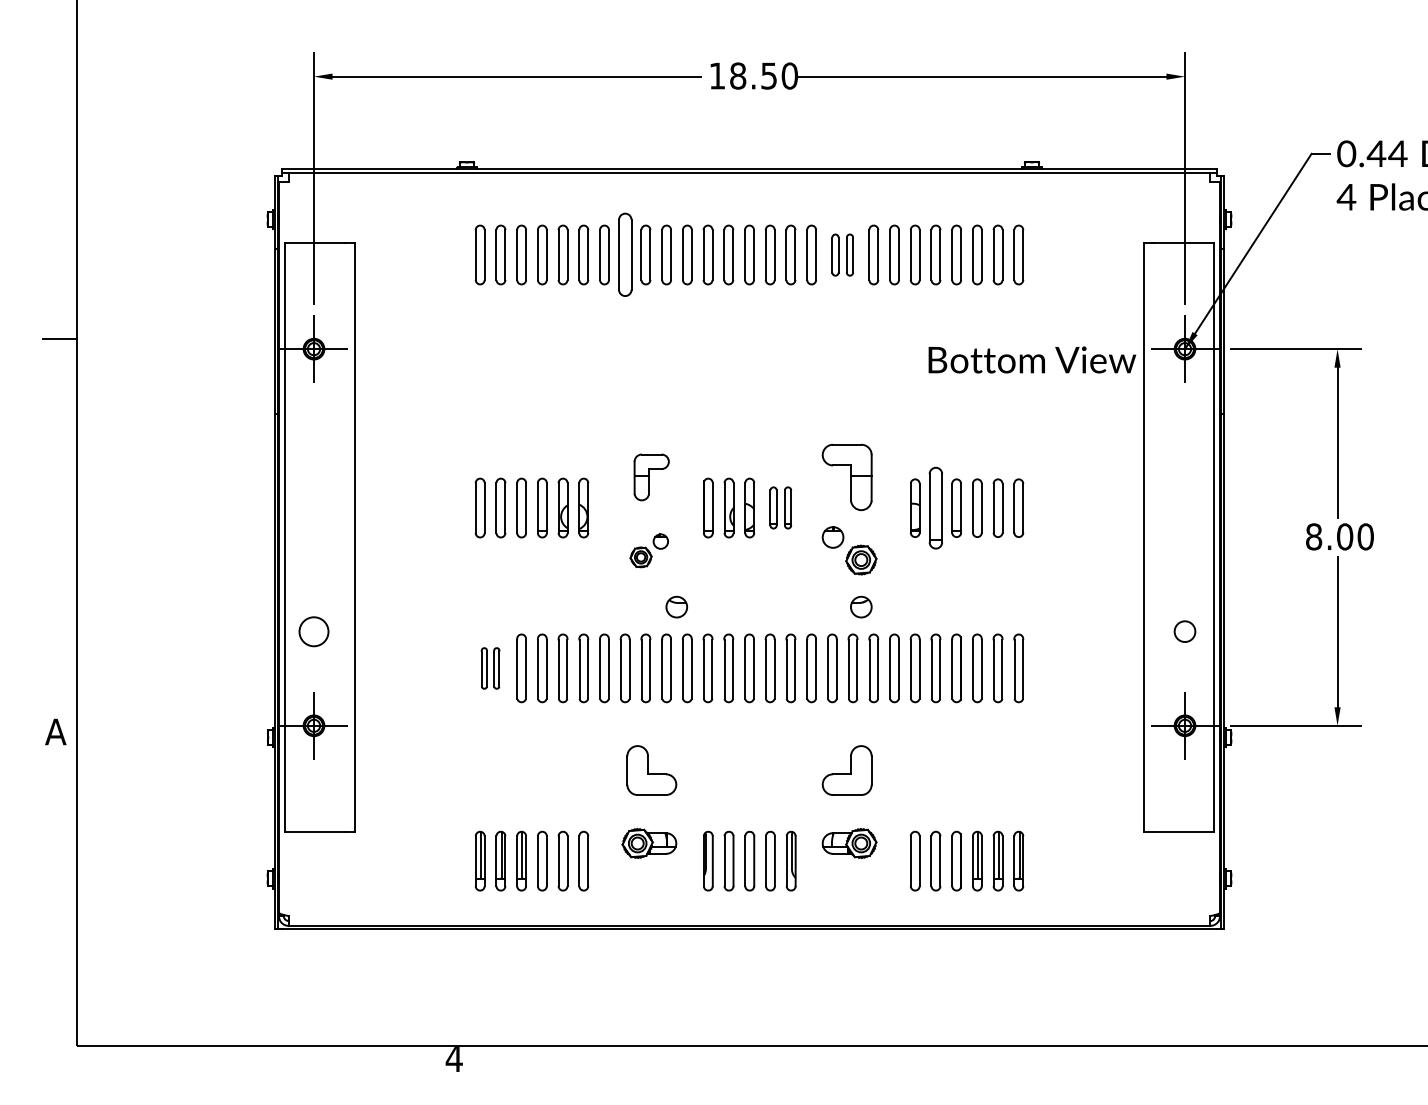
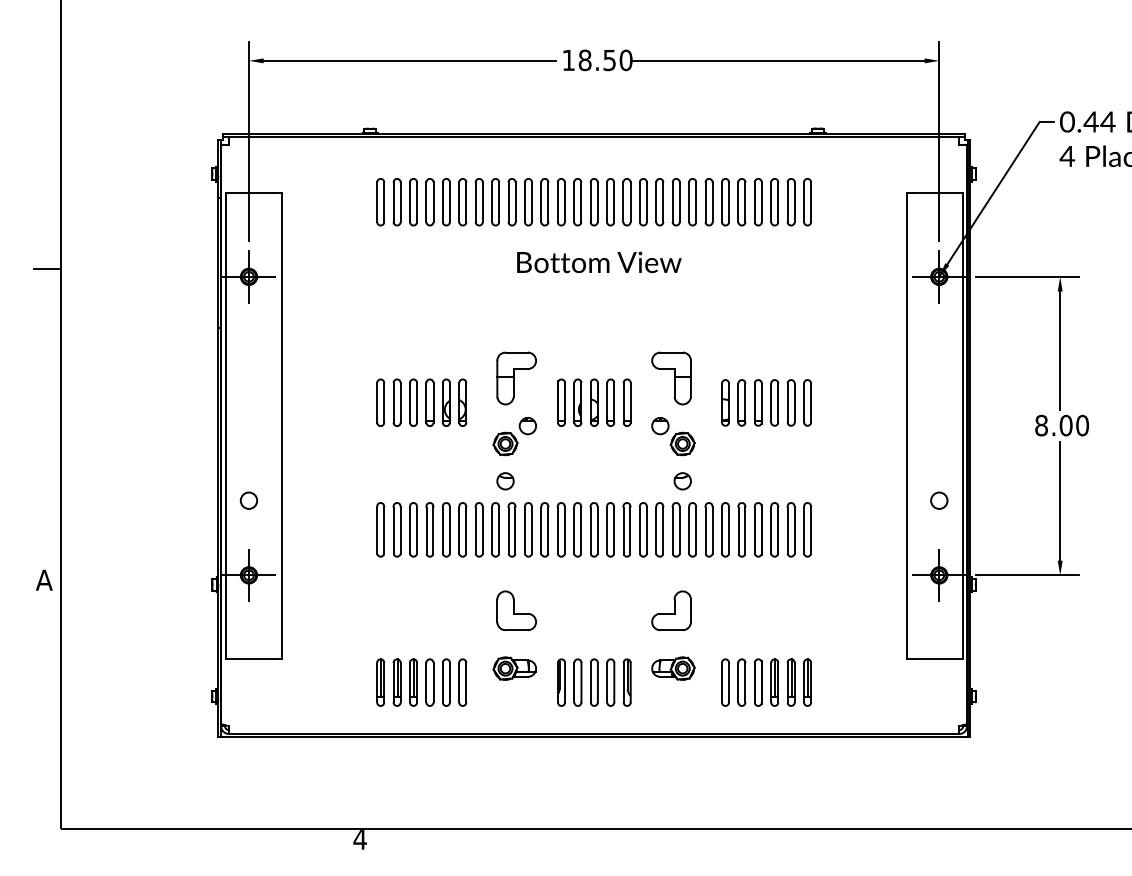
part: (625, 255) -> (495, 202), size x0.71
part: (842, 255) -> (667, 202), size x1.43
text: (1032, 360) -> (599, 262), moved
part: (651, 477) -> (516, 378), size x1.43
part: (780, 507) -> (618, 402), size x1.43
part: (935, 507) -> (741, 402), size x0.71
part: (649, 550) -> (514, 436), size x1.43
part: (676, 607) -> (505, 481), moved
circle: (313, 631) -> (248, 500), size x0.71
part: (490, 667) -> (388, 529), size x1.67

